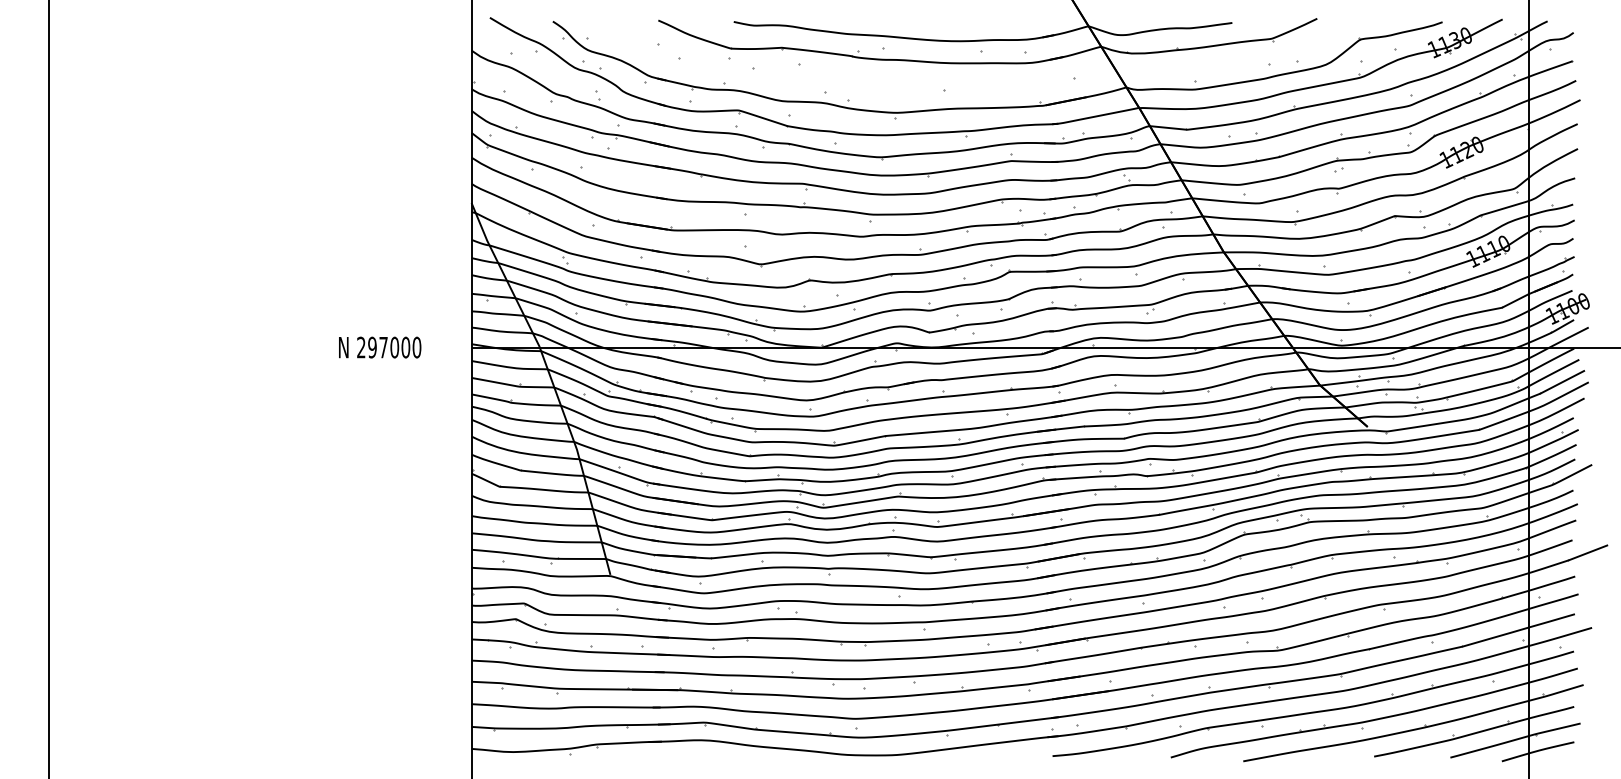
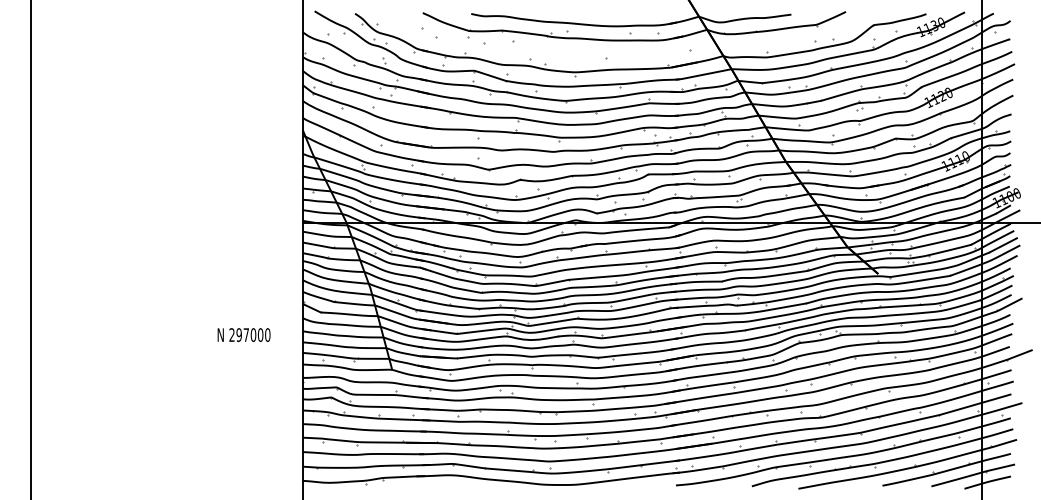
text: (379, 346) -> (243, 334), moved

